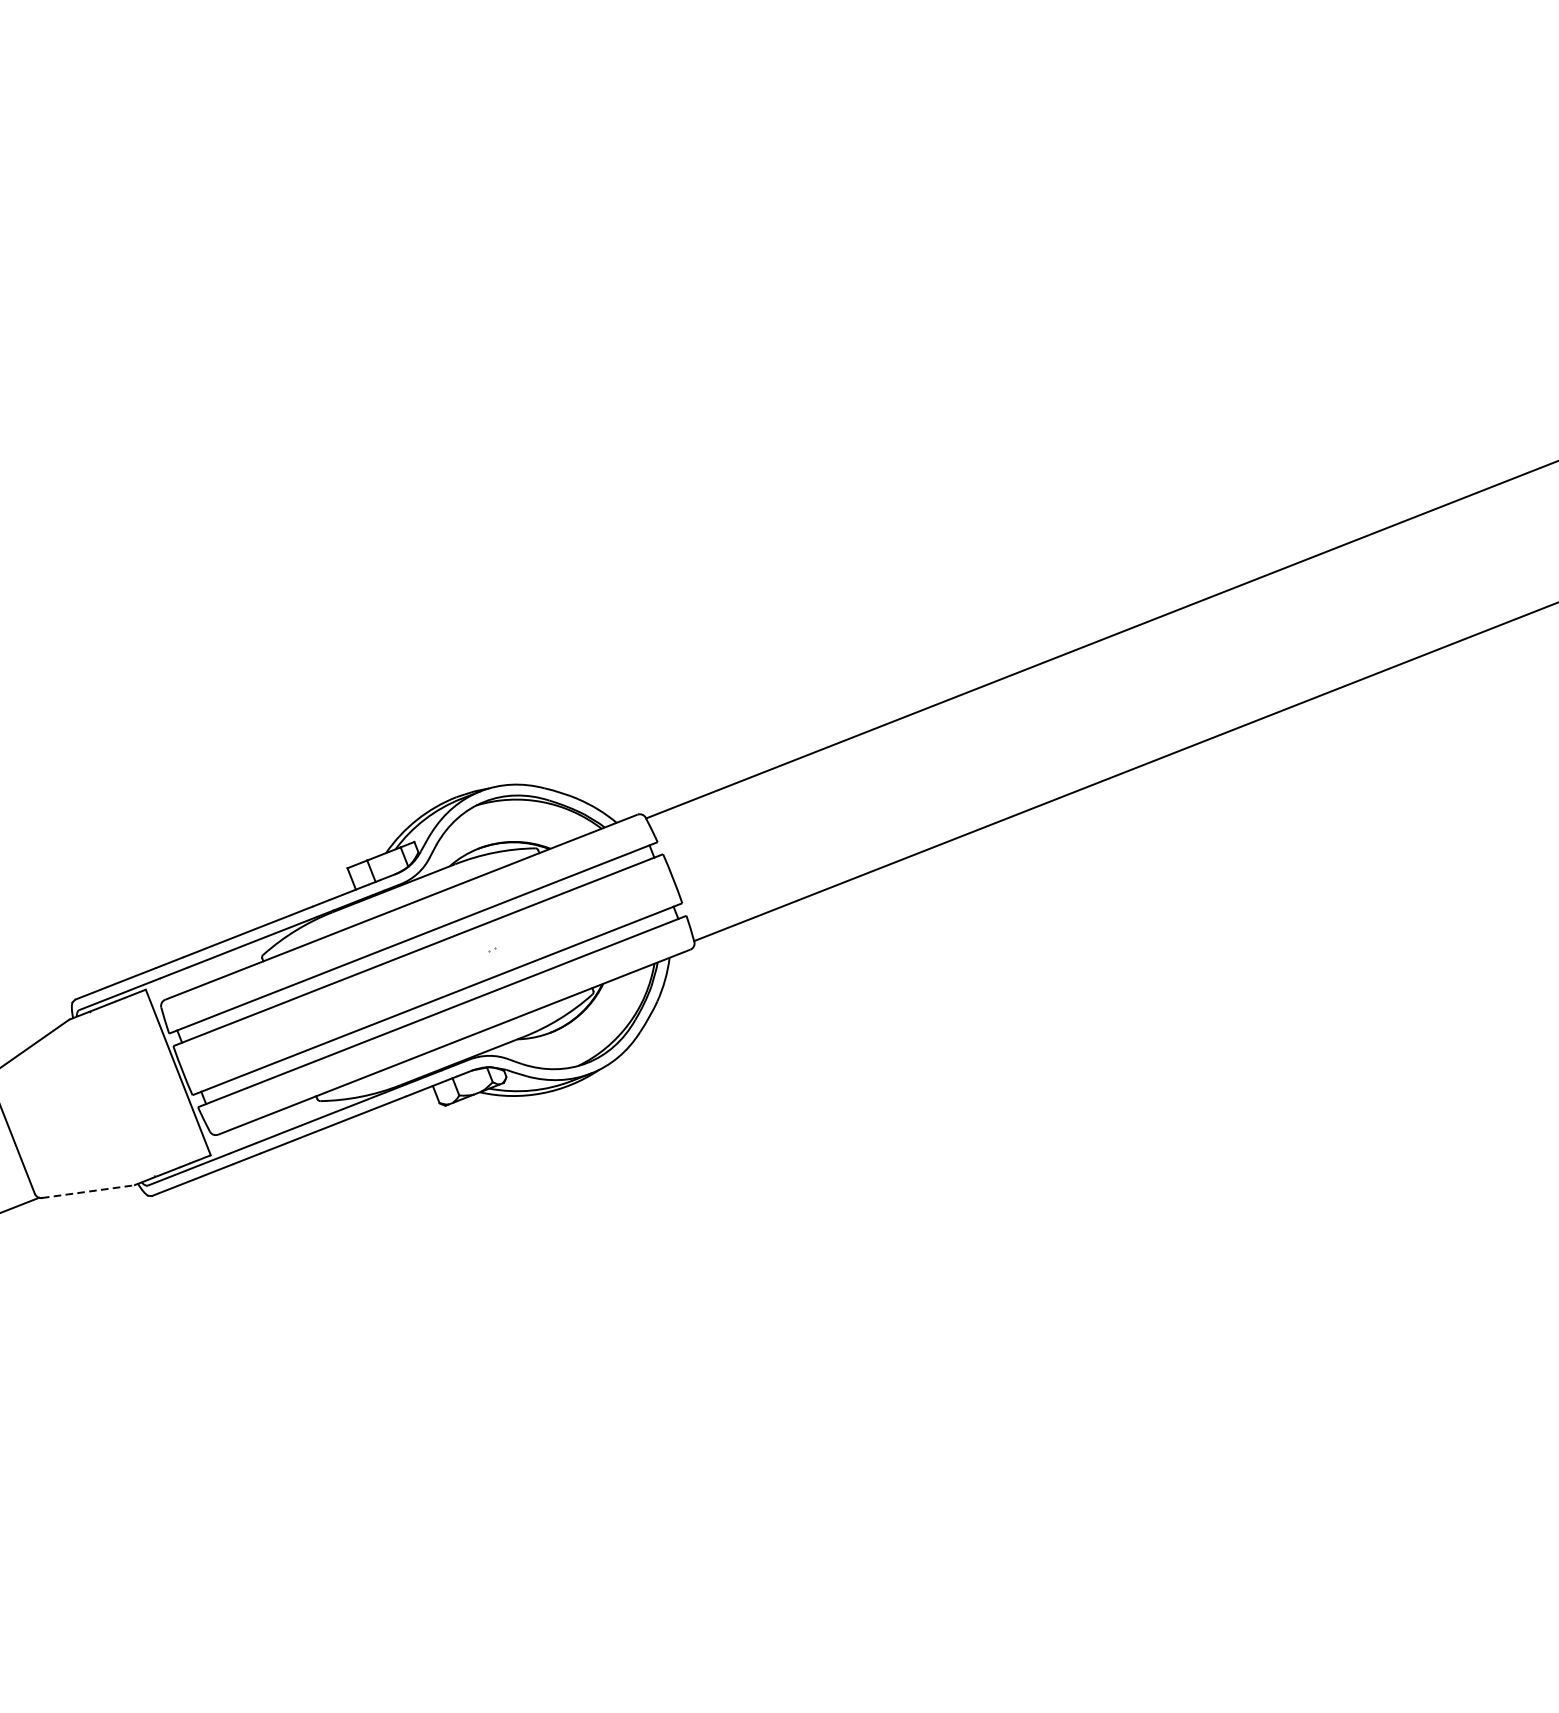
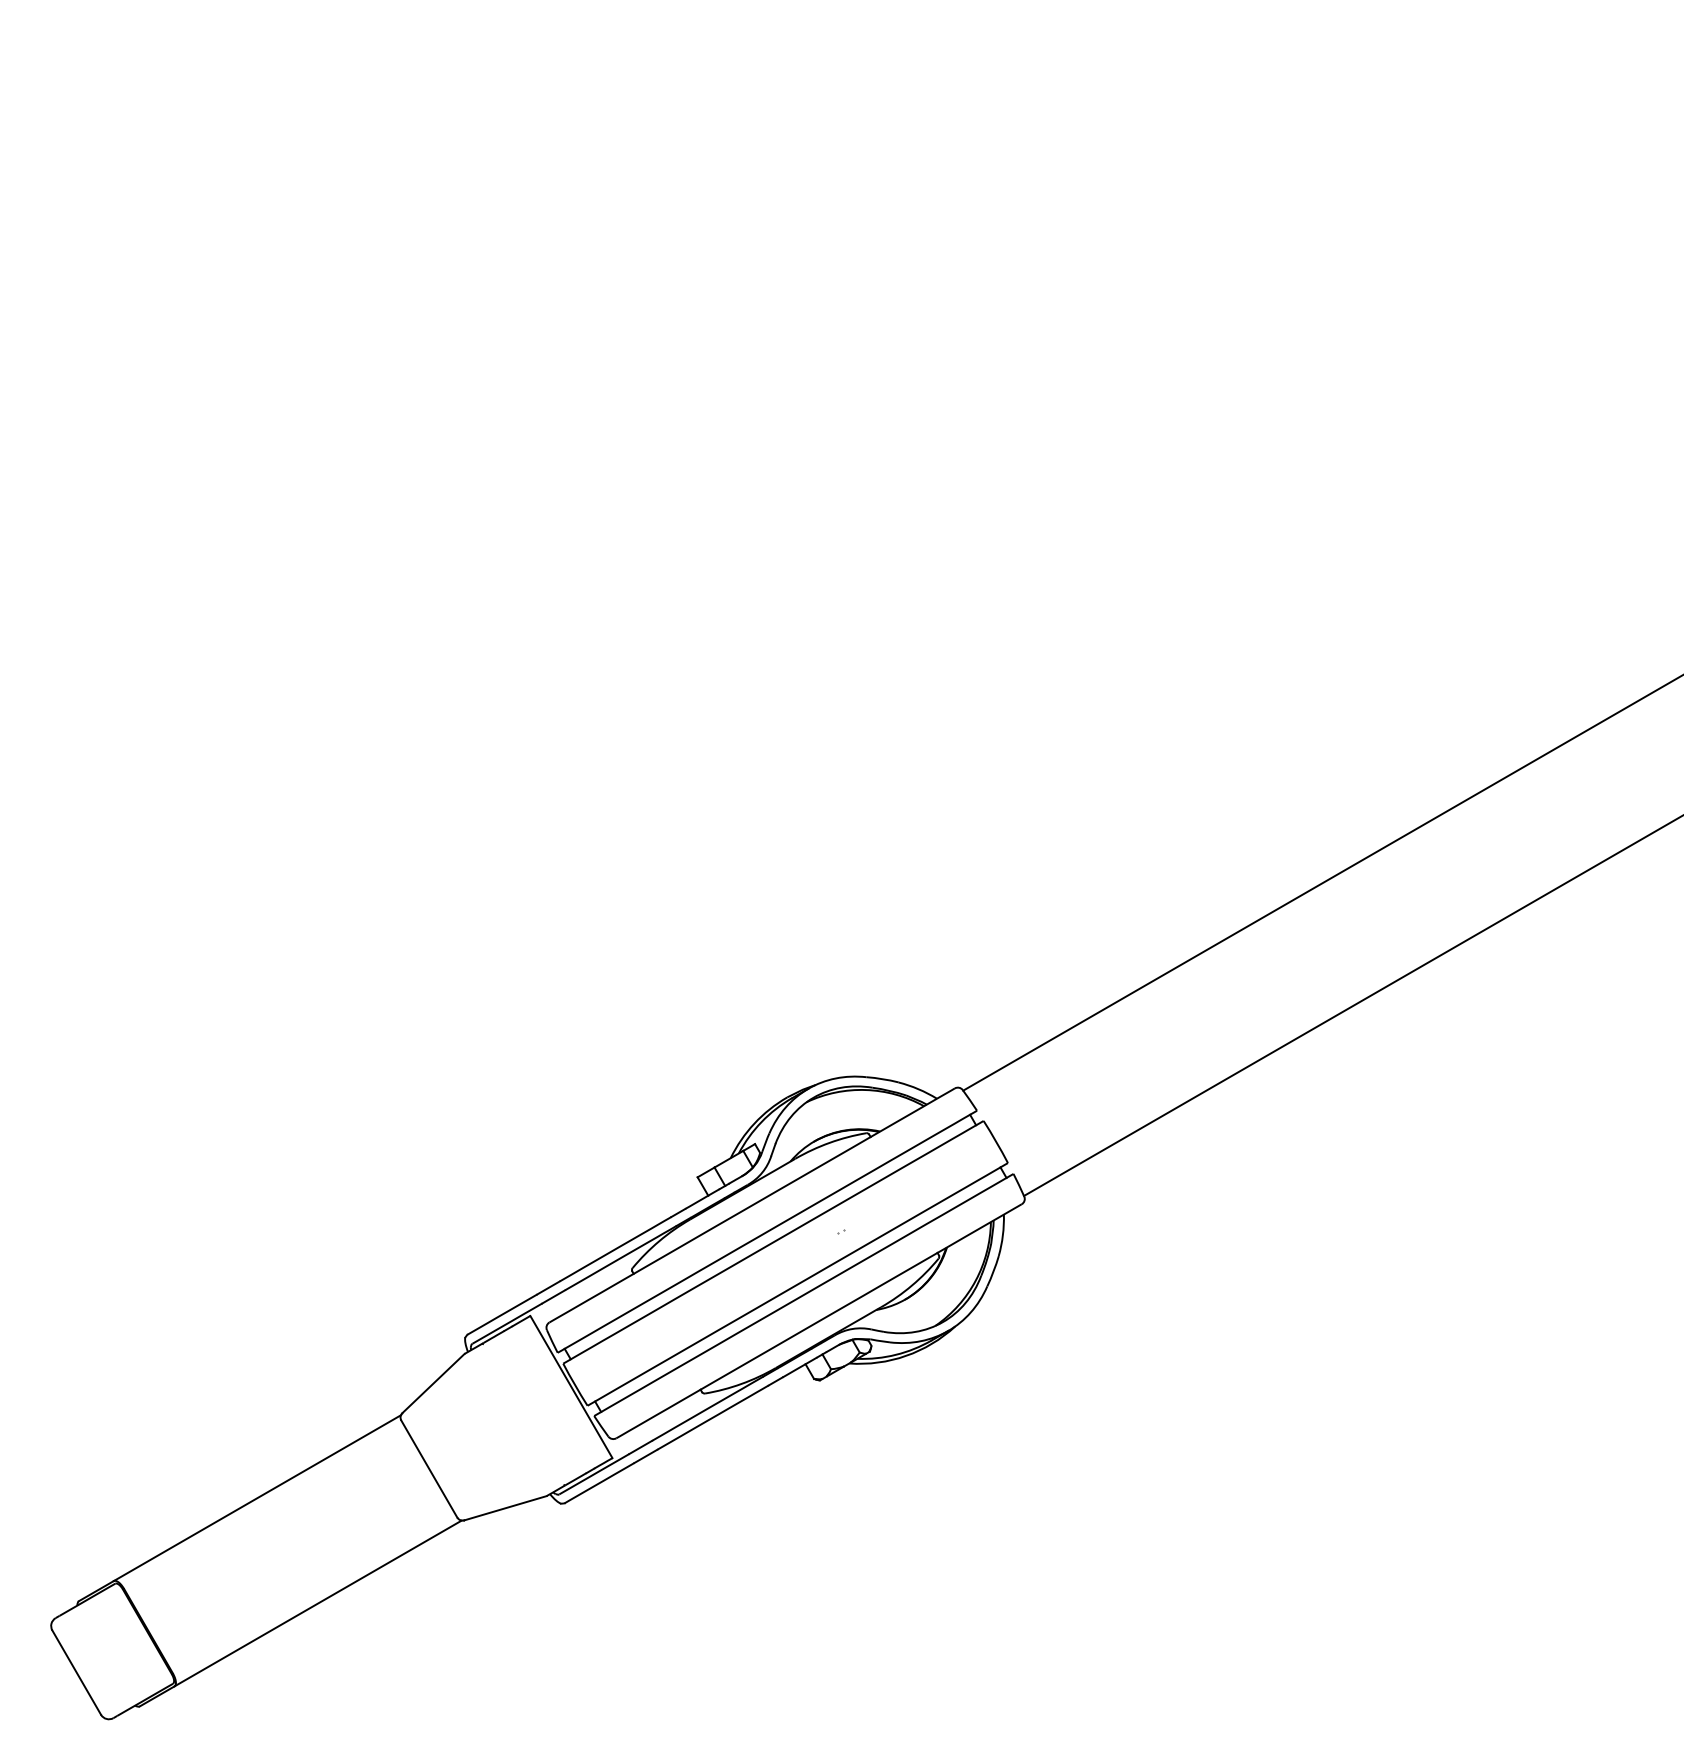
line: (87, 1191) -> (505, 1508), dashed -> solid

